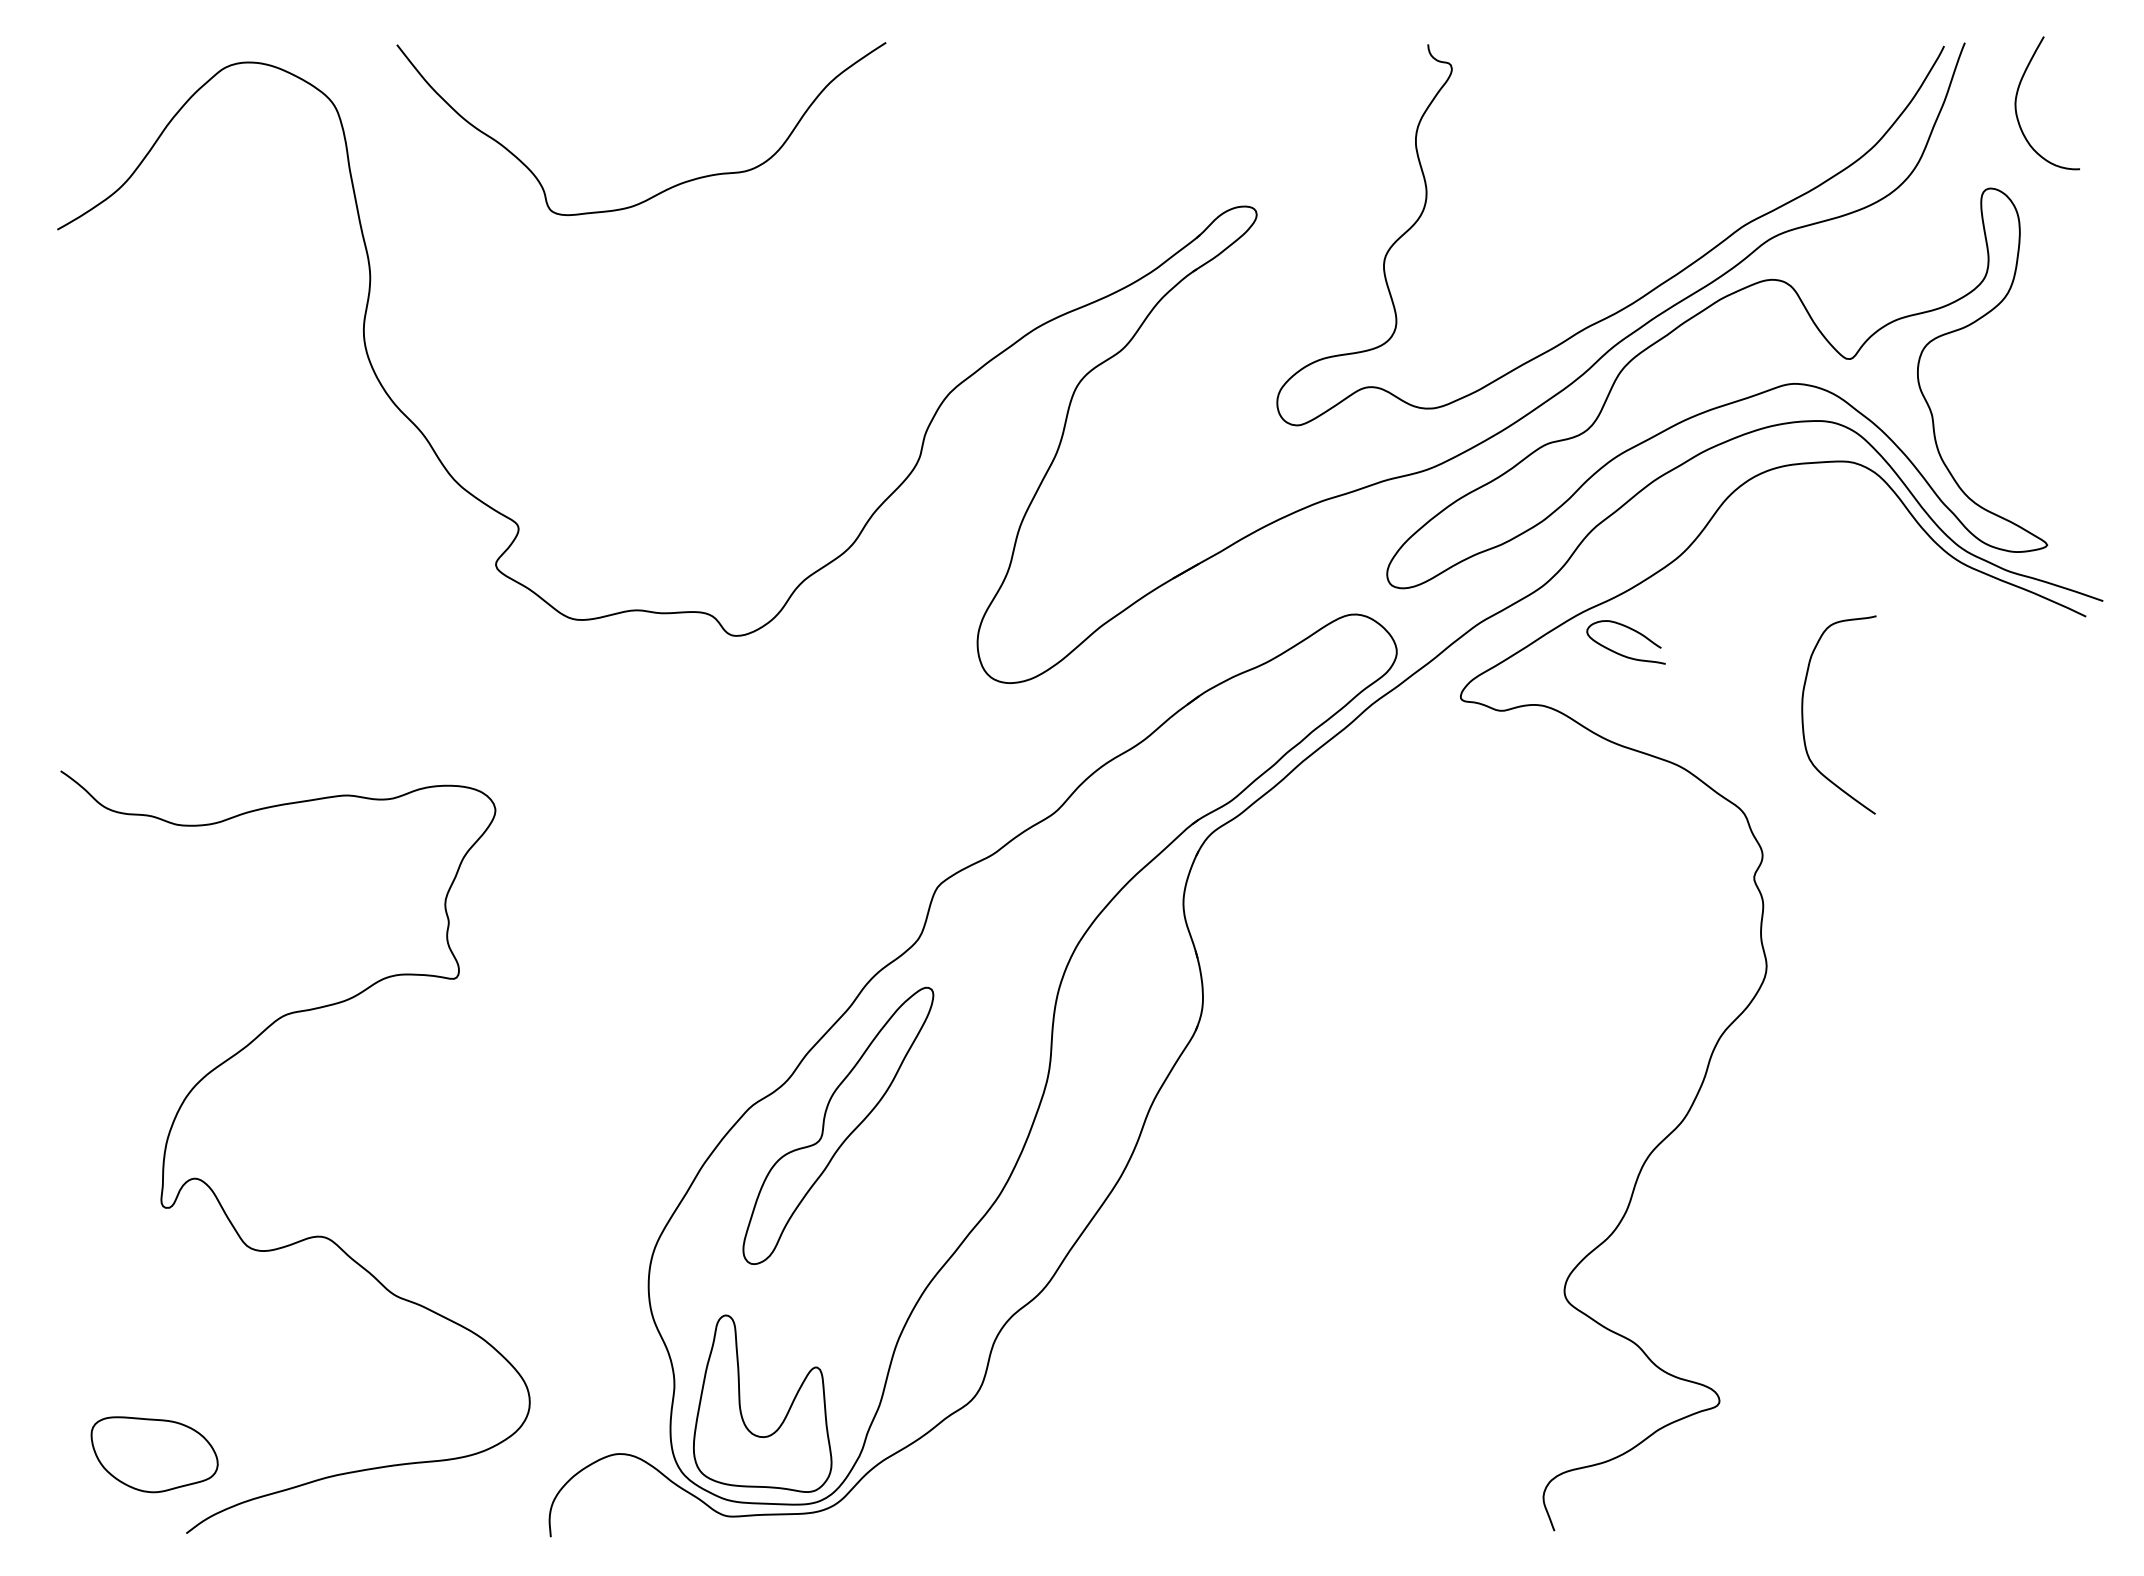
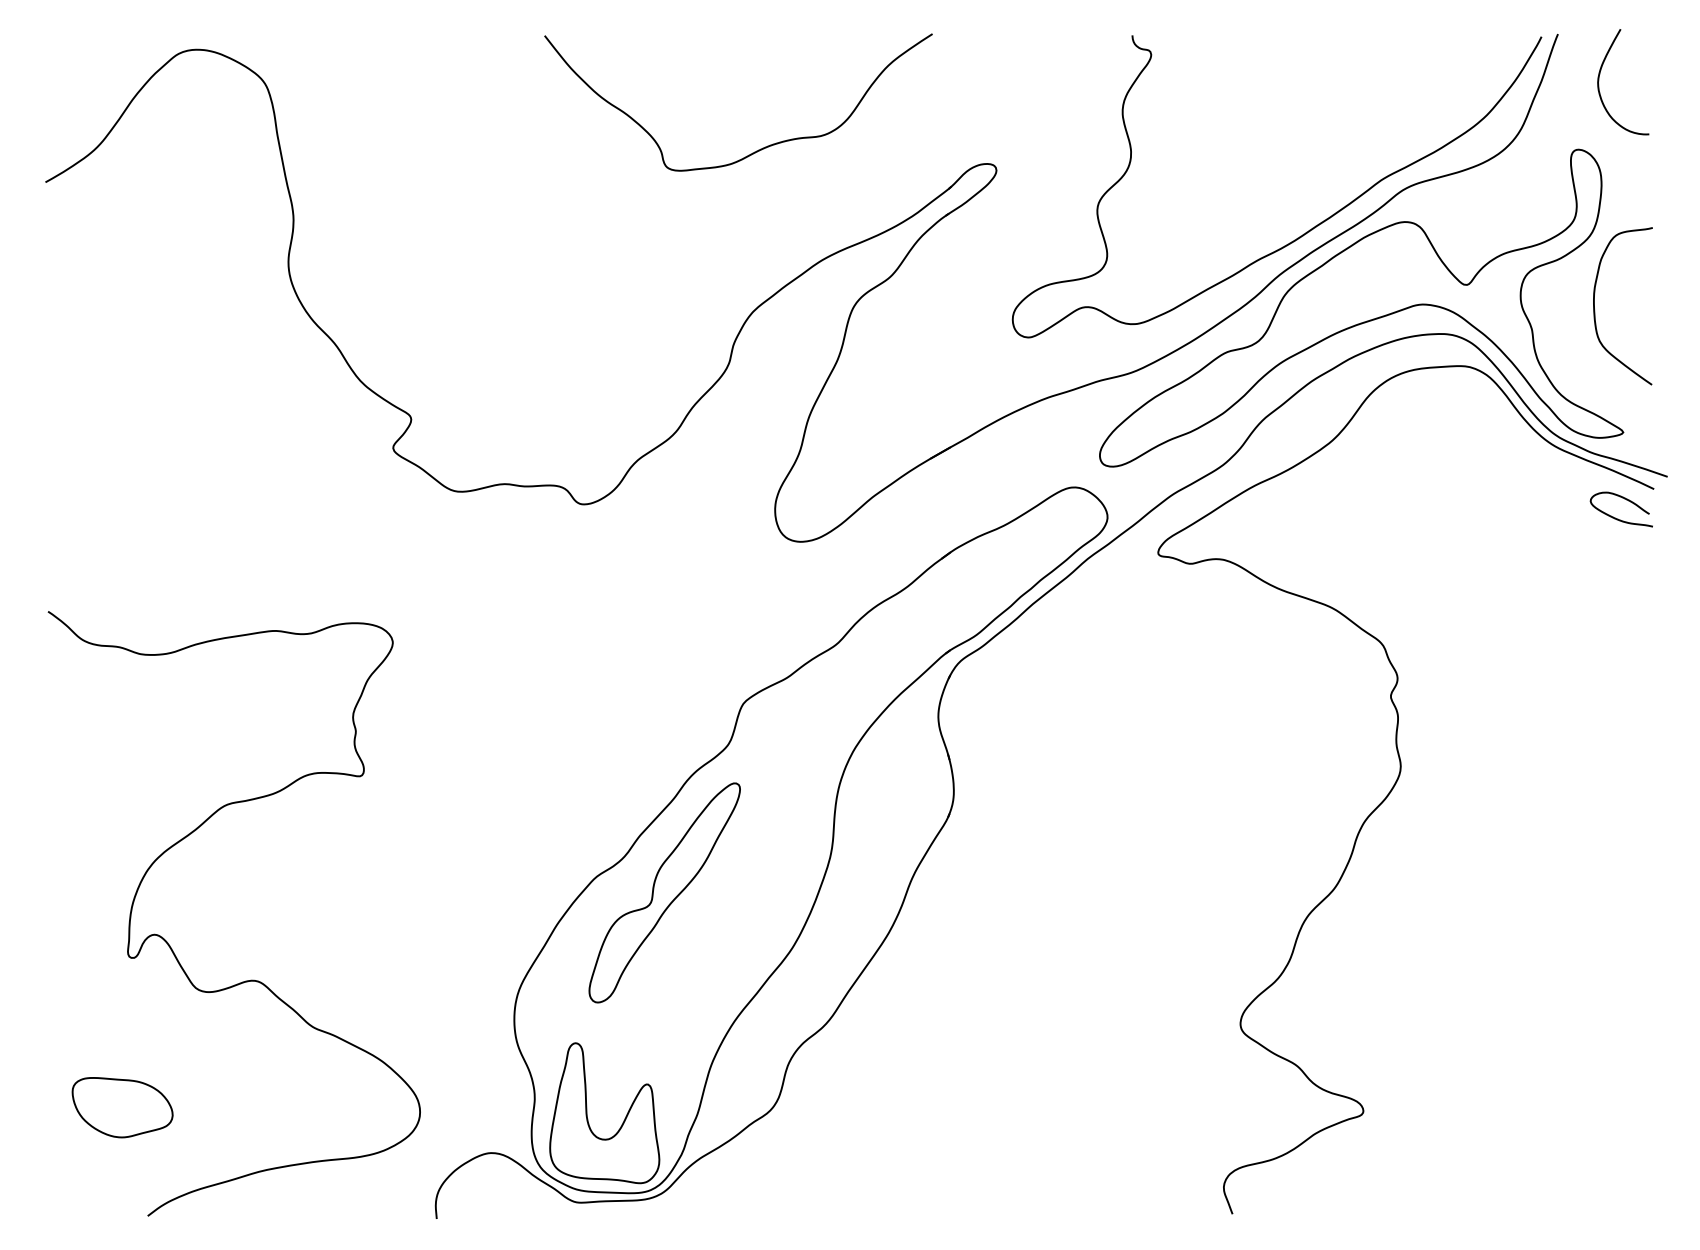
curve: (669, 187) -> (760, 148), moved
curve: (1620, 653) -> (1617, 518), moved
curve: (1803, 714) -> (1594, 305), moved
part: (154, 1454) -> (122, 1107), moved

